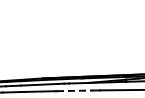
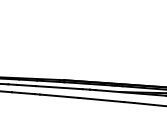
line: (74, 90) -> (101, 99), dashed -> solid

